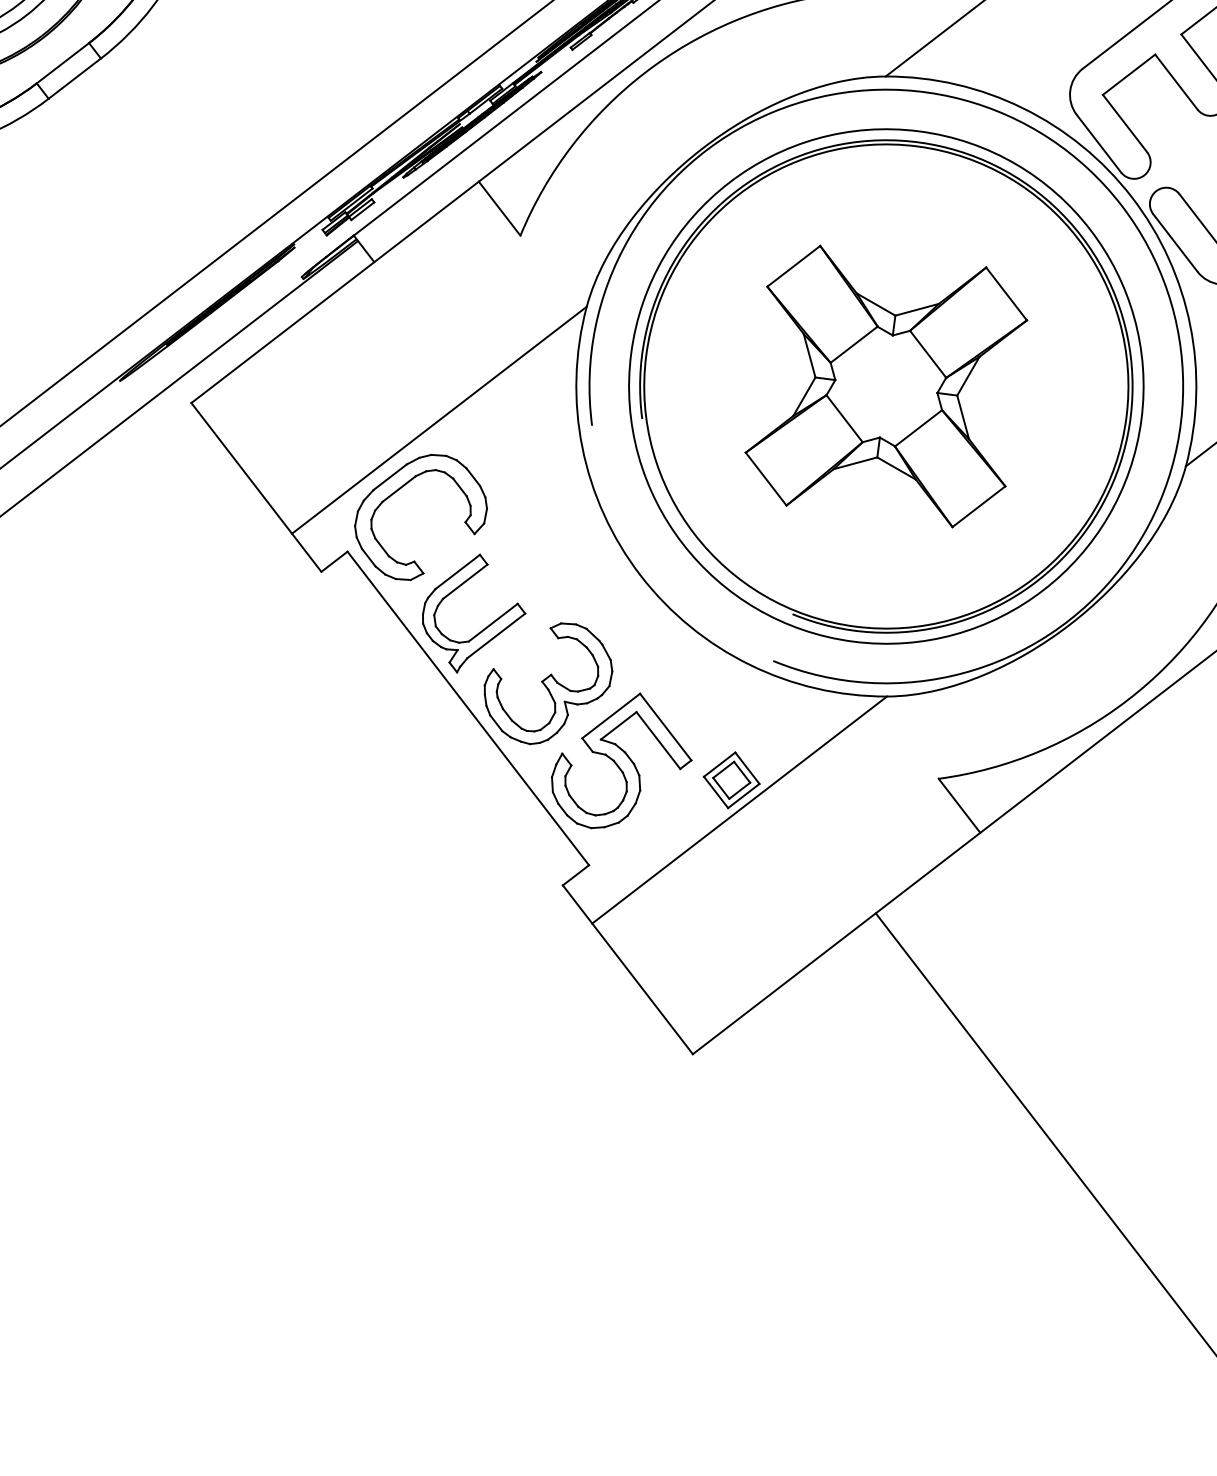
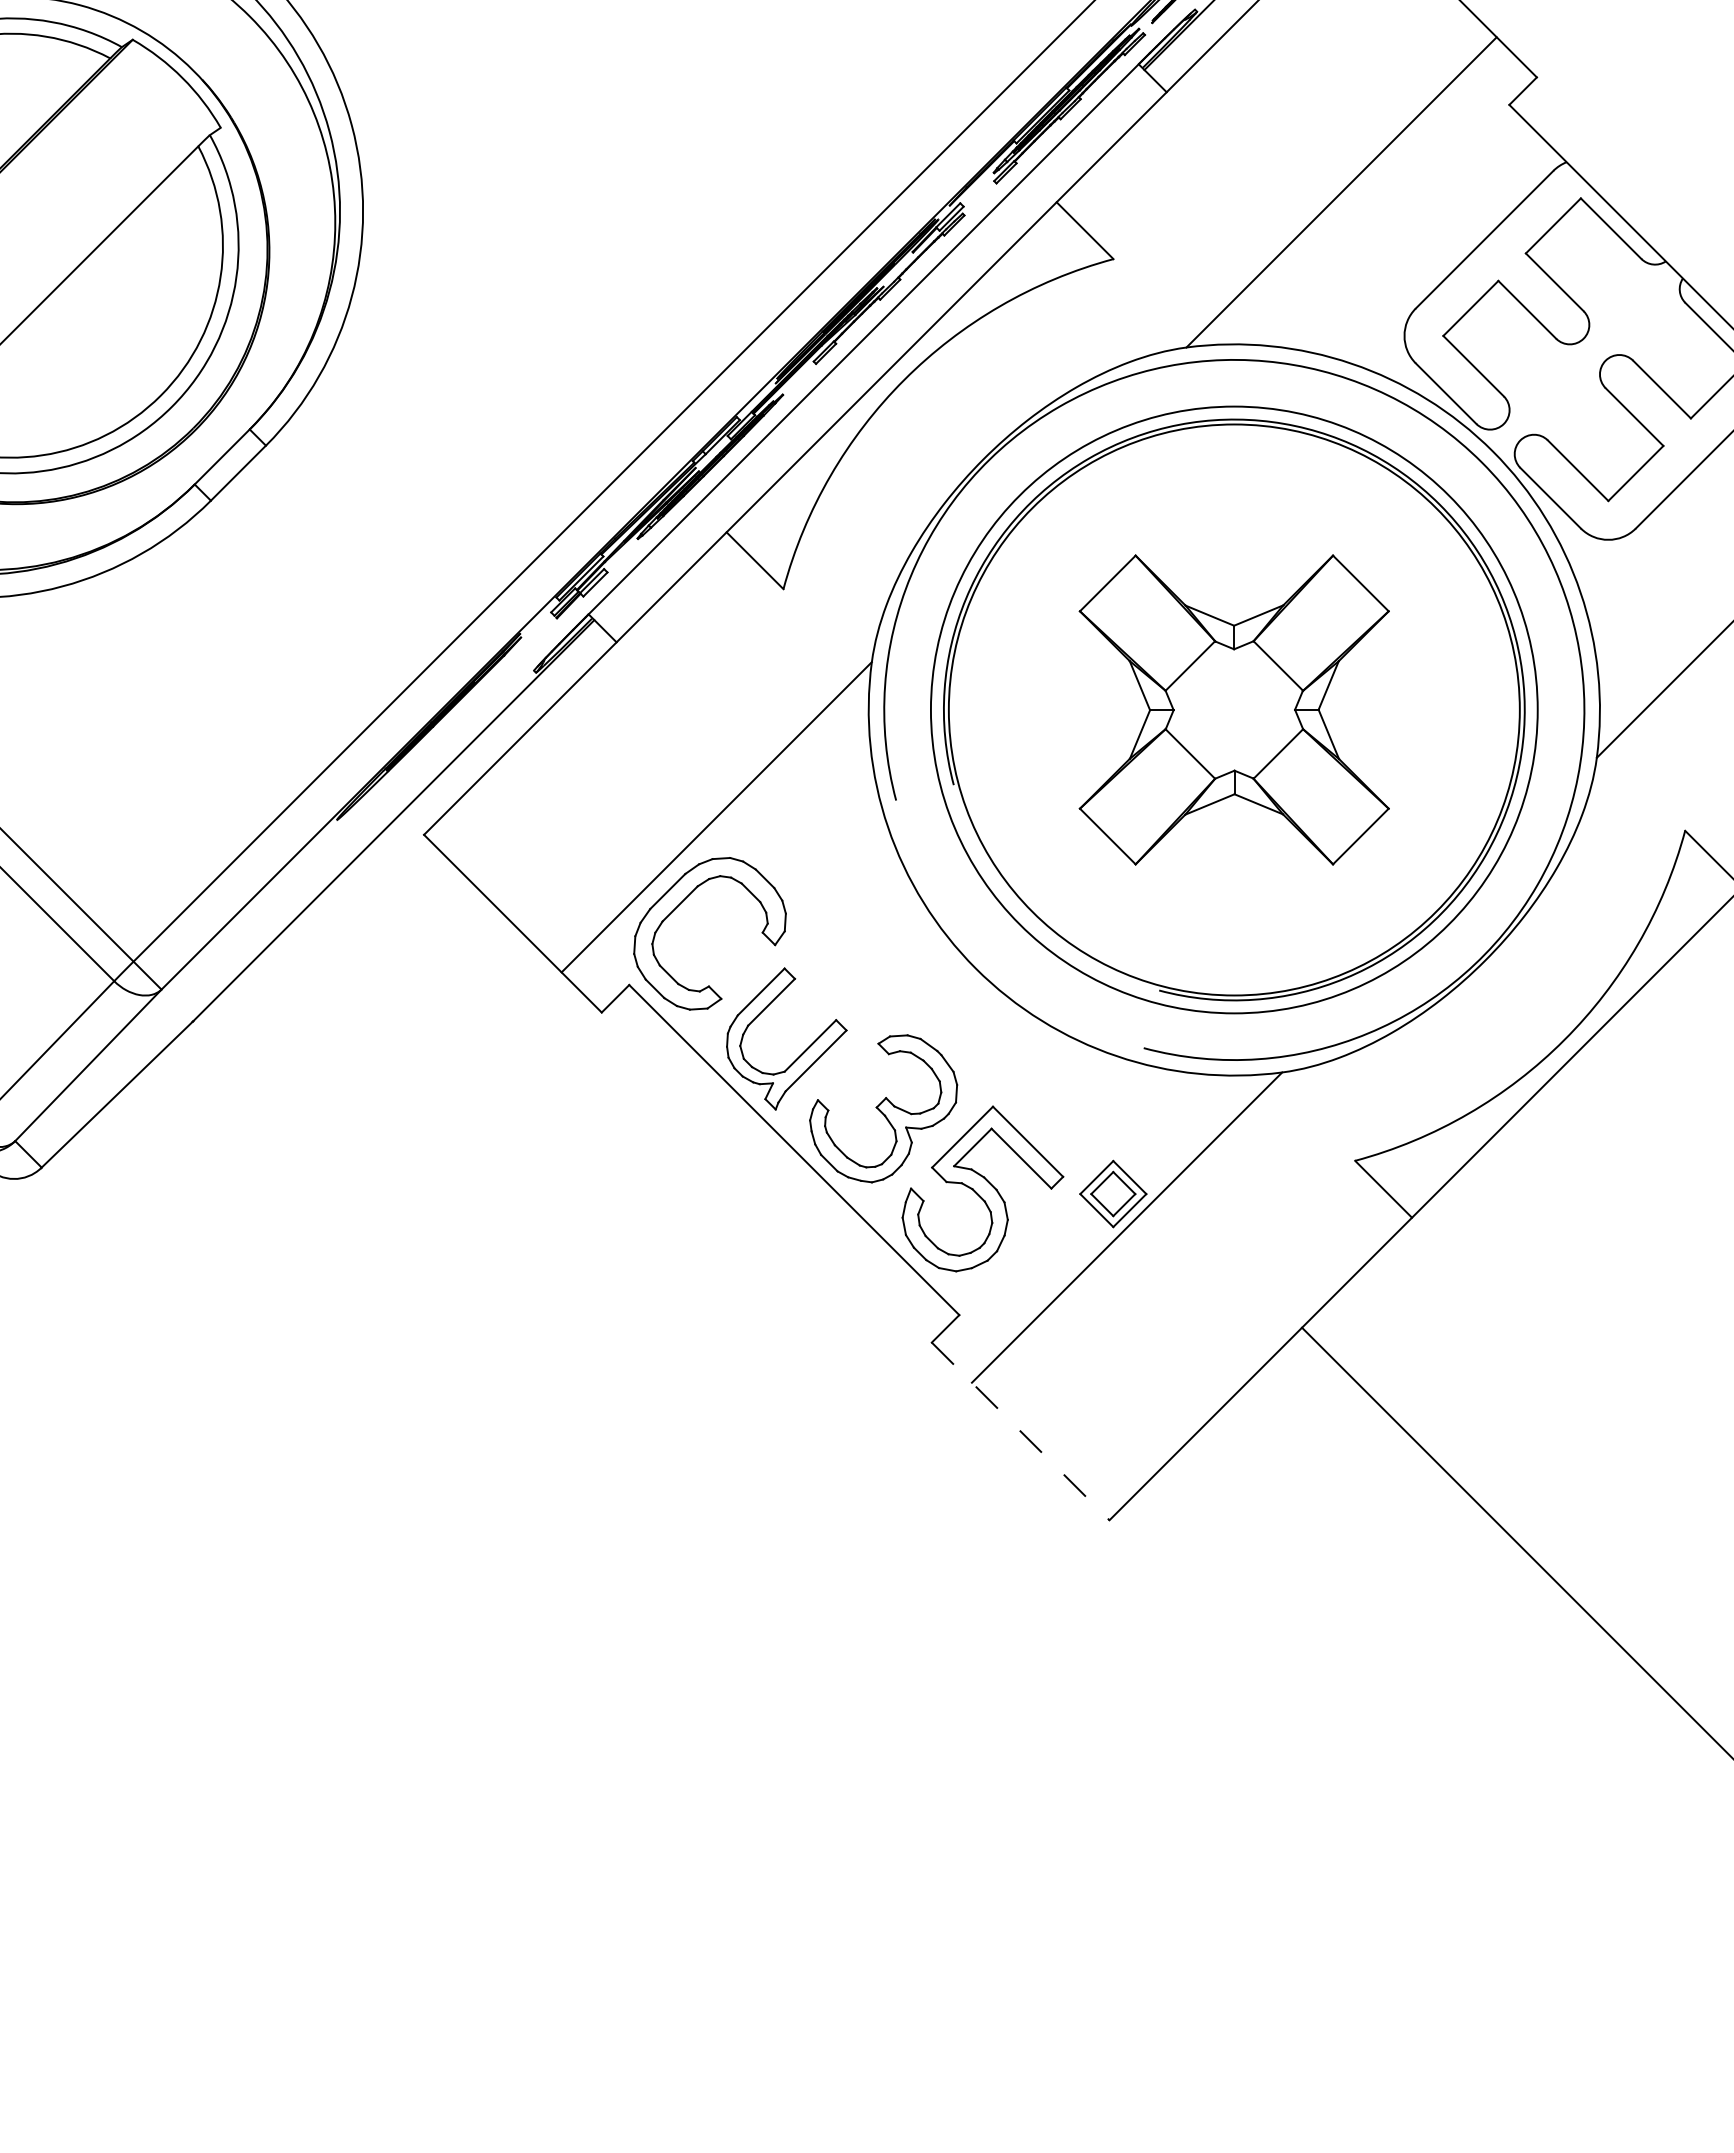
line: (627, 969) -> (1020, 1431), solid -> dashed

